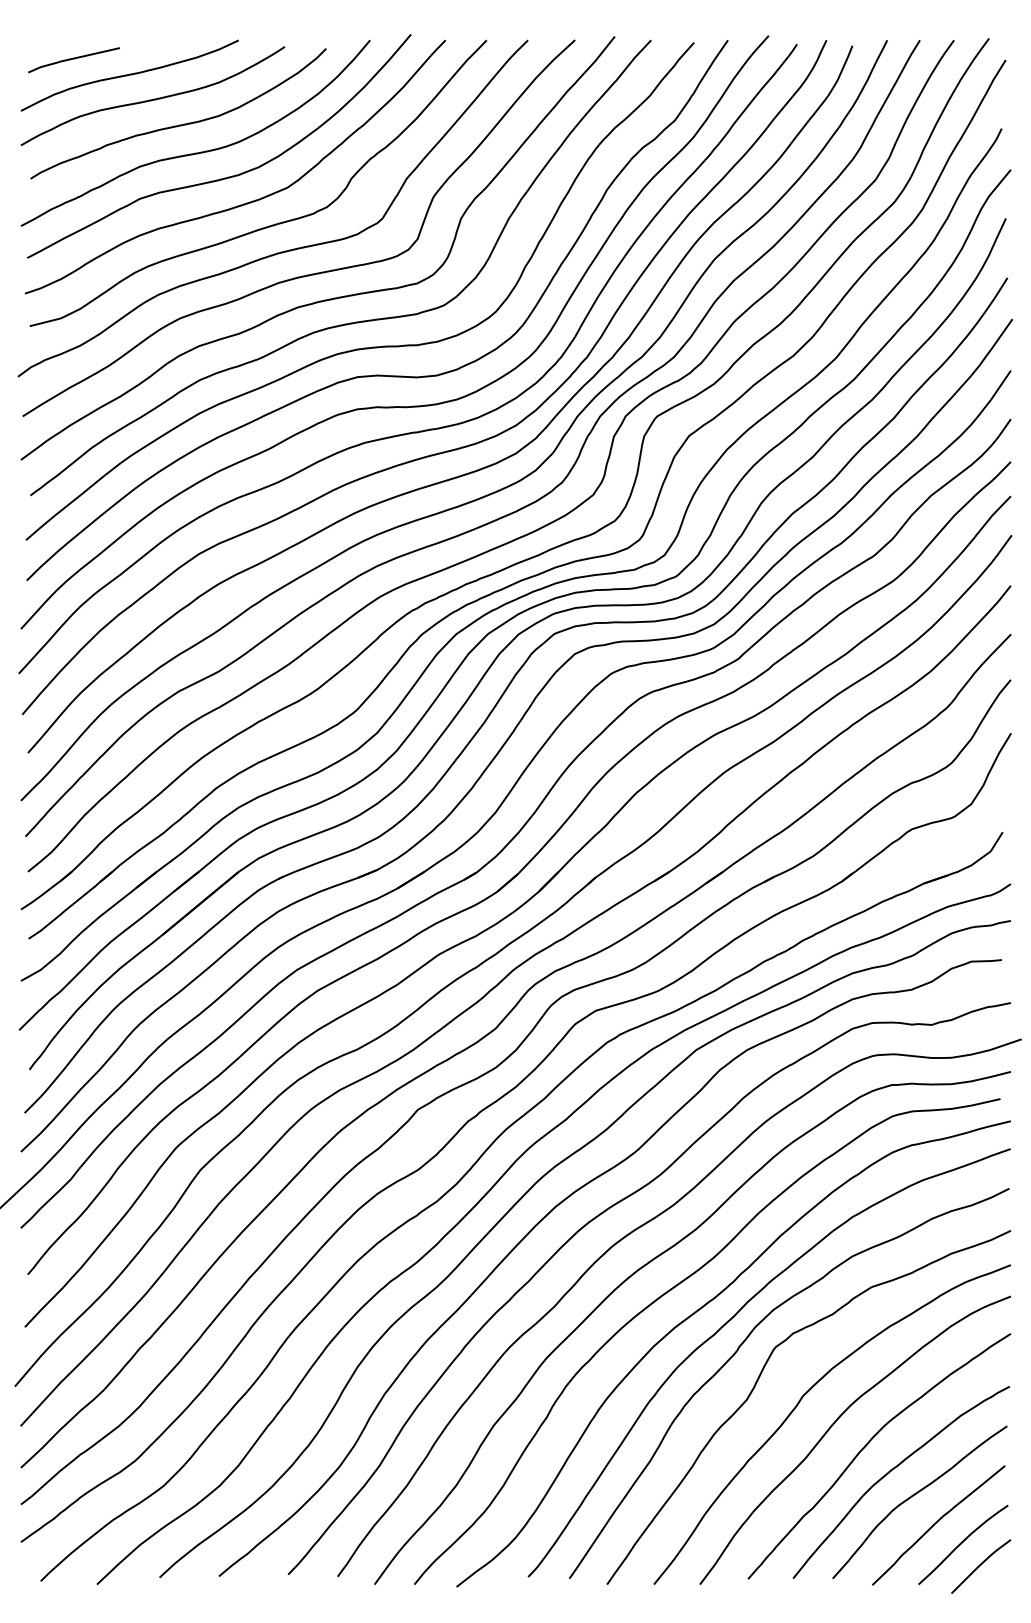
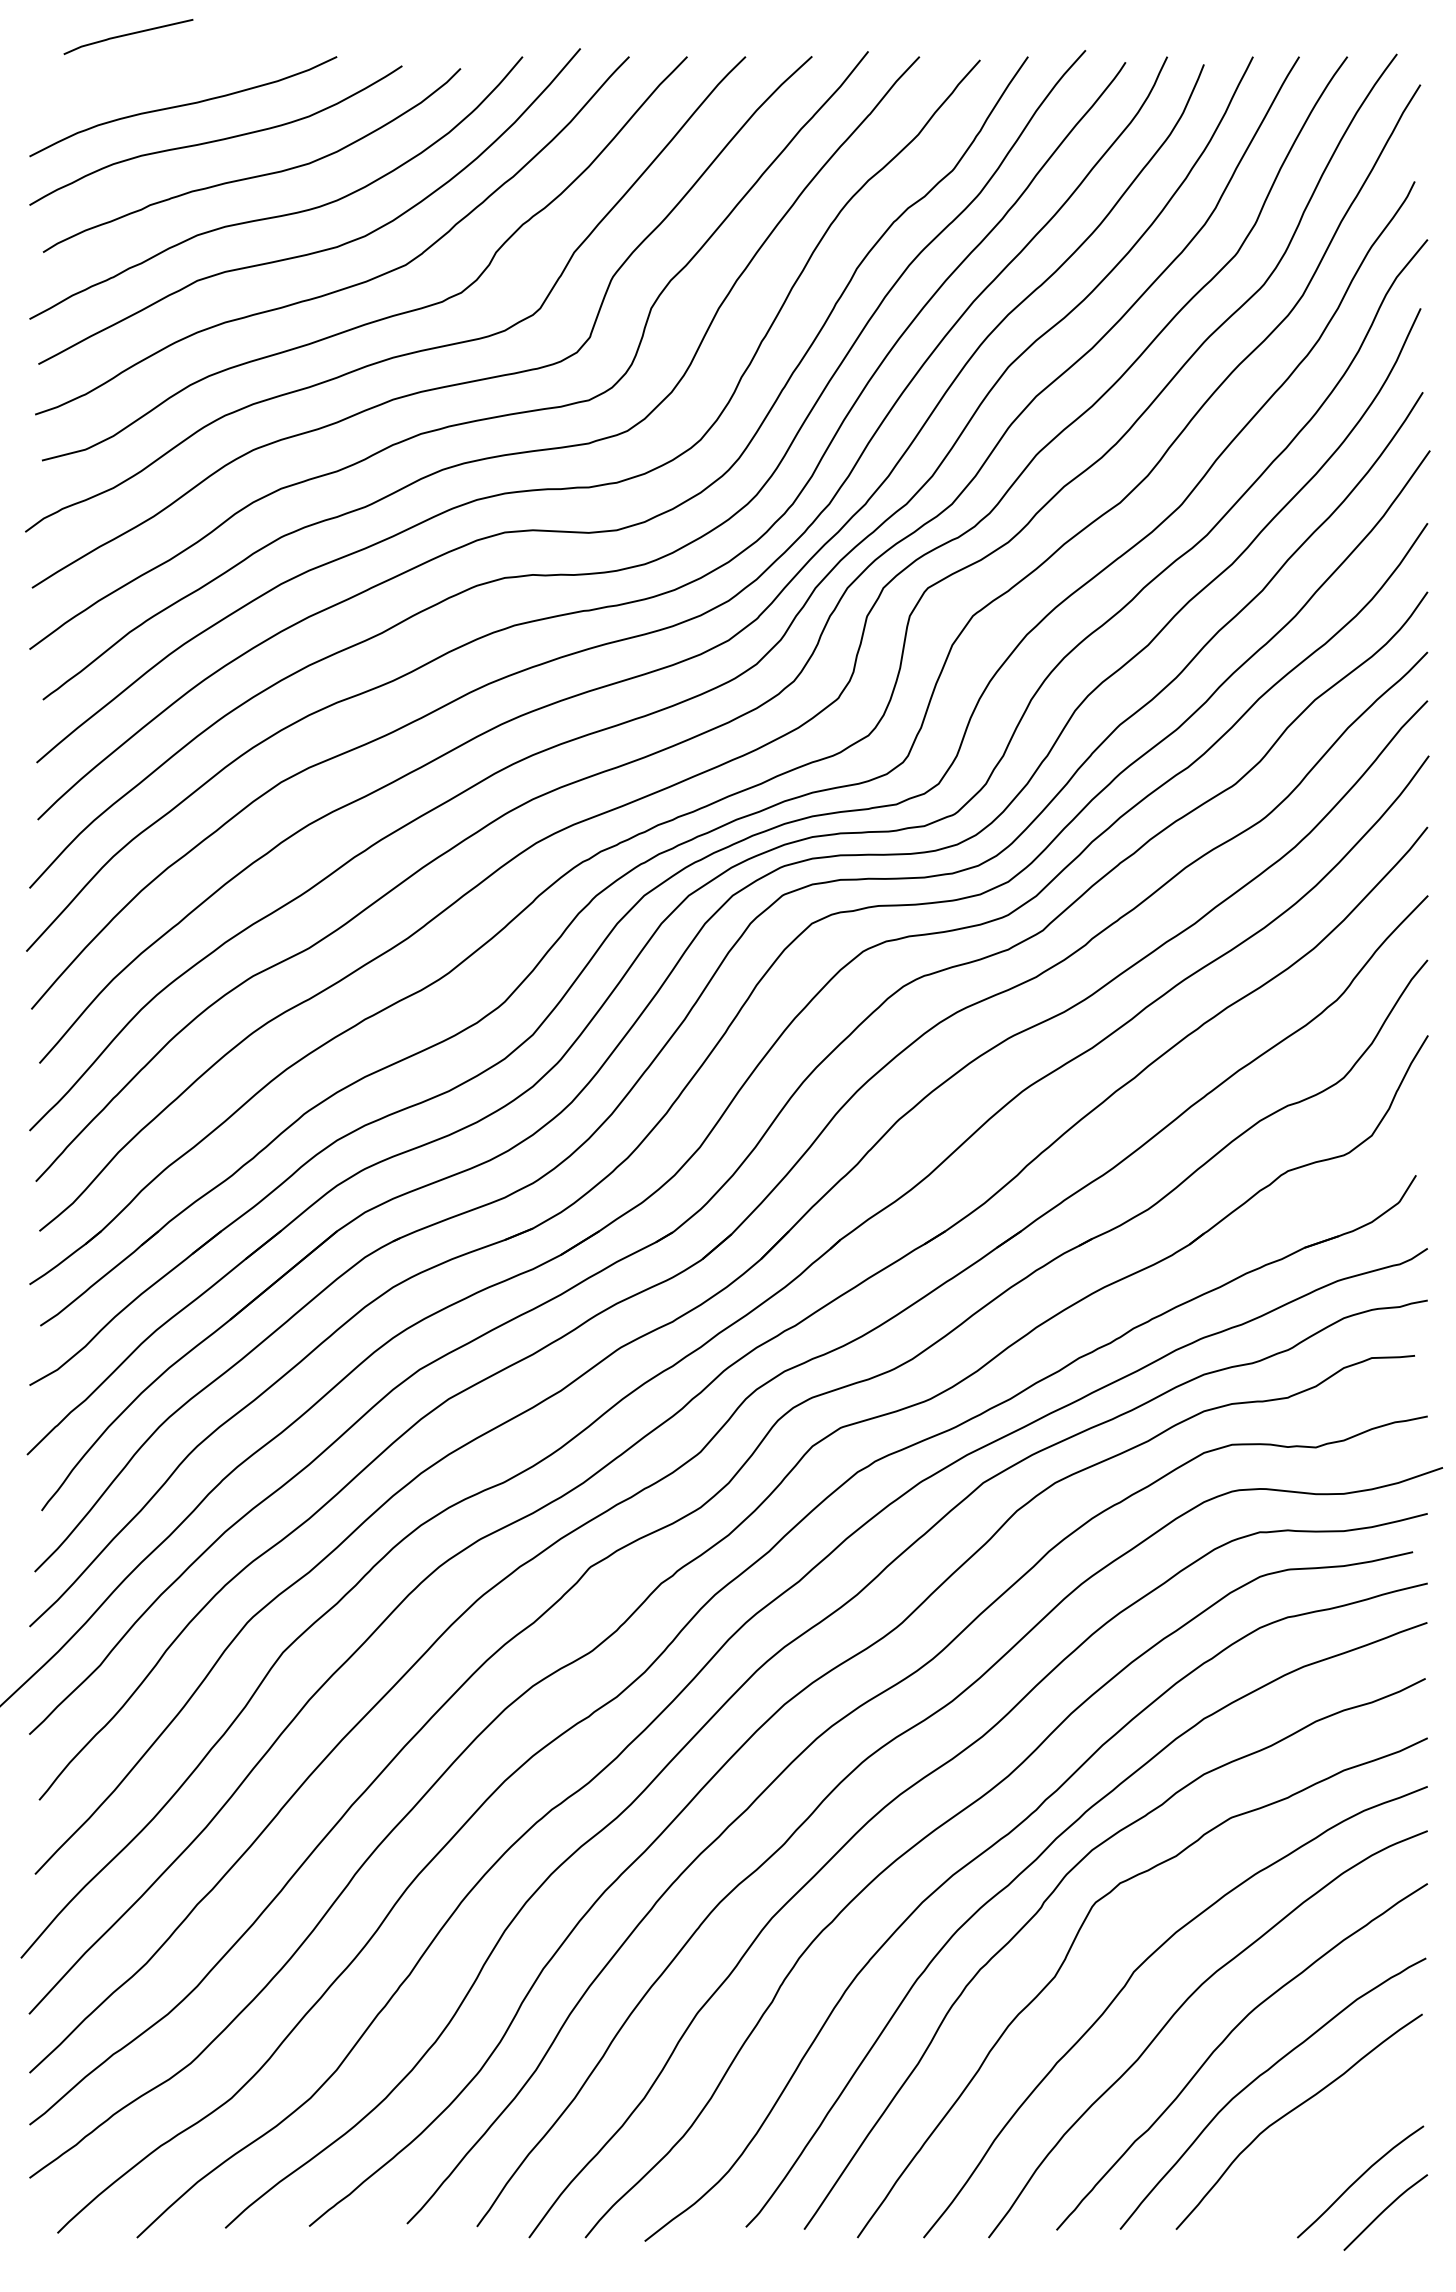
line: (74, 59) -> (128, 35), moved
curve: (936, 1523) -> (1322, 2151), removed

